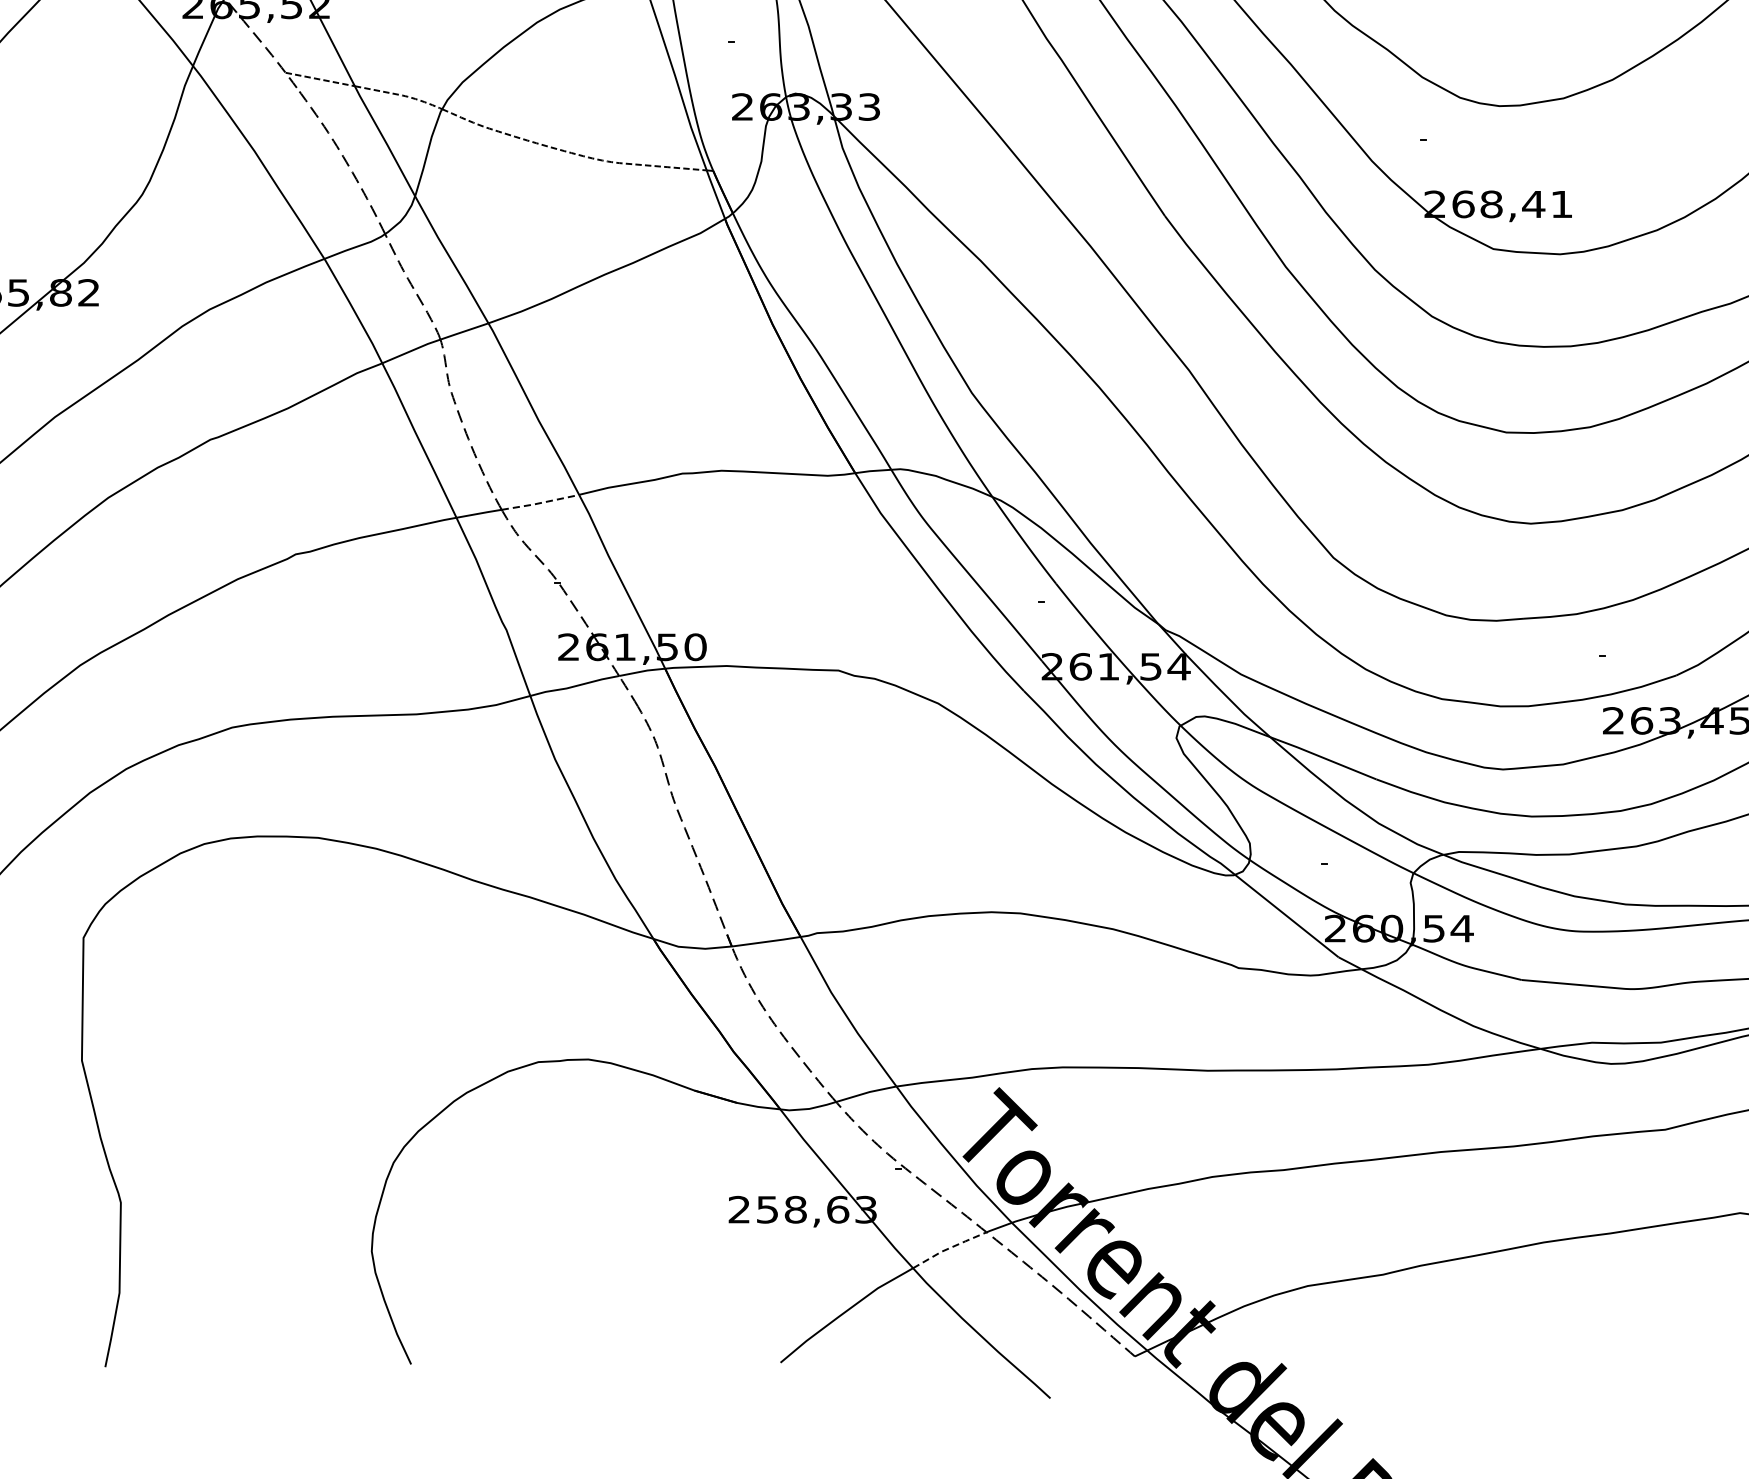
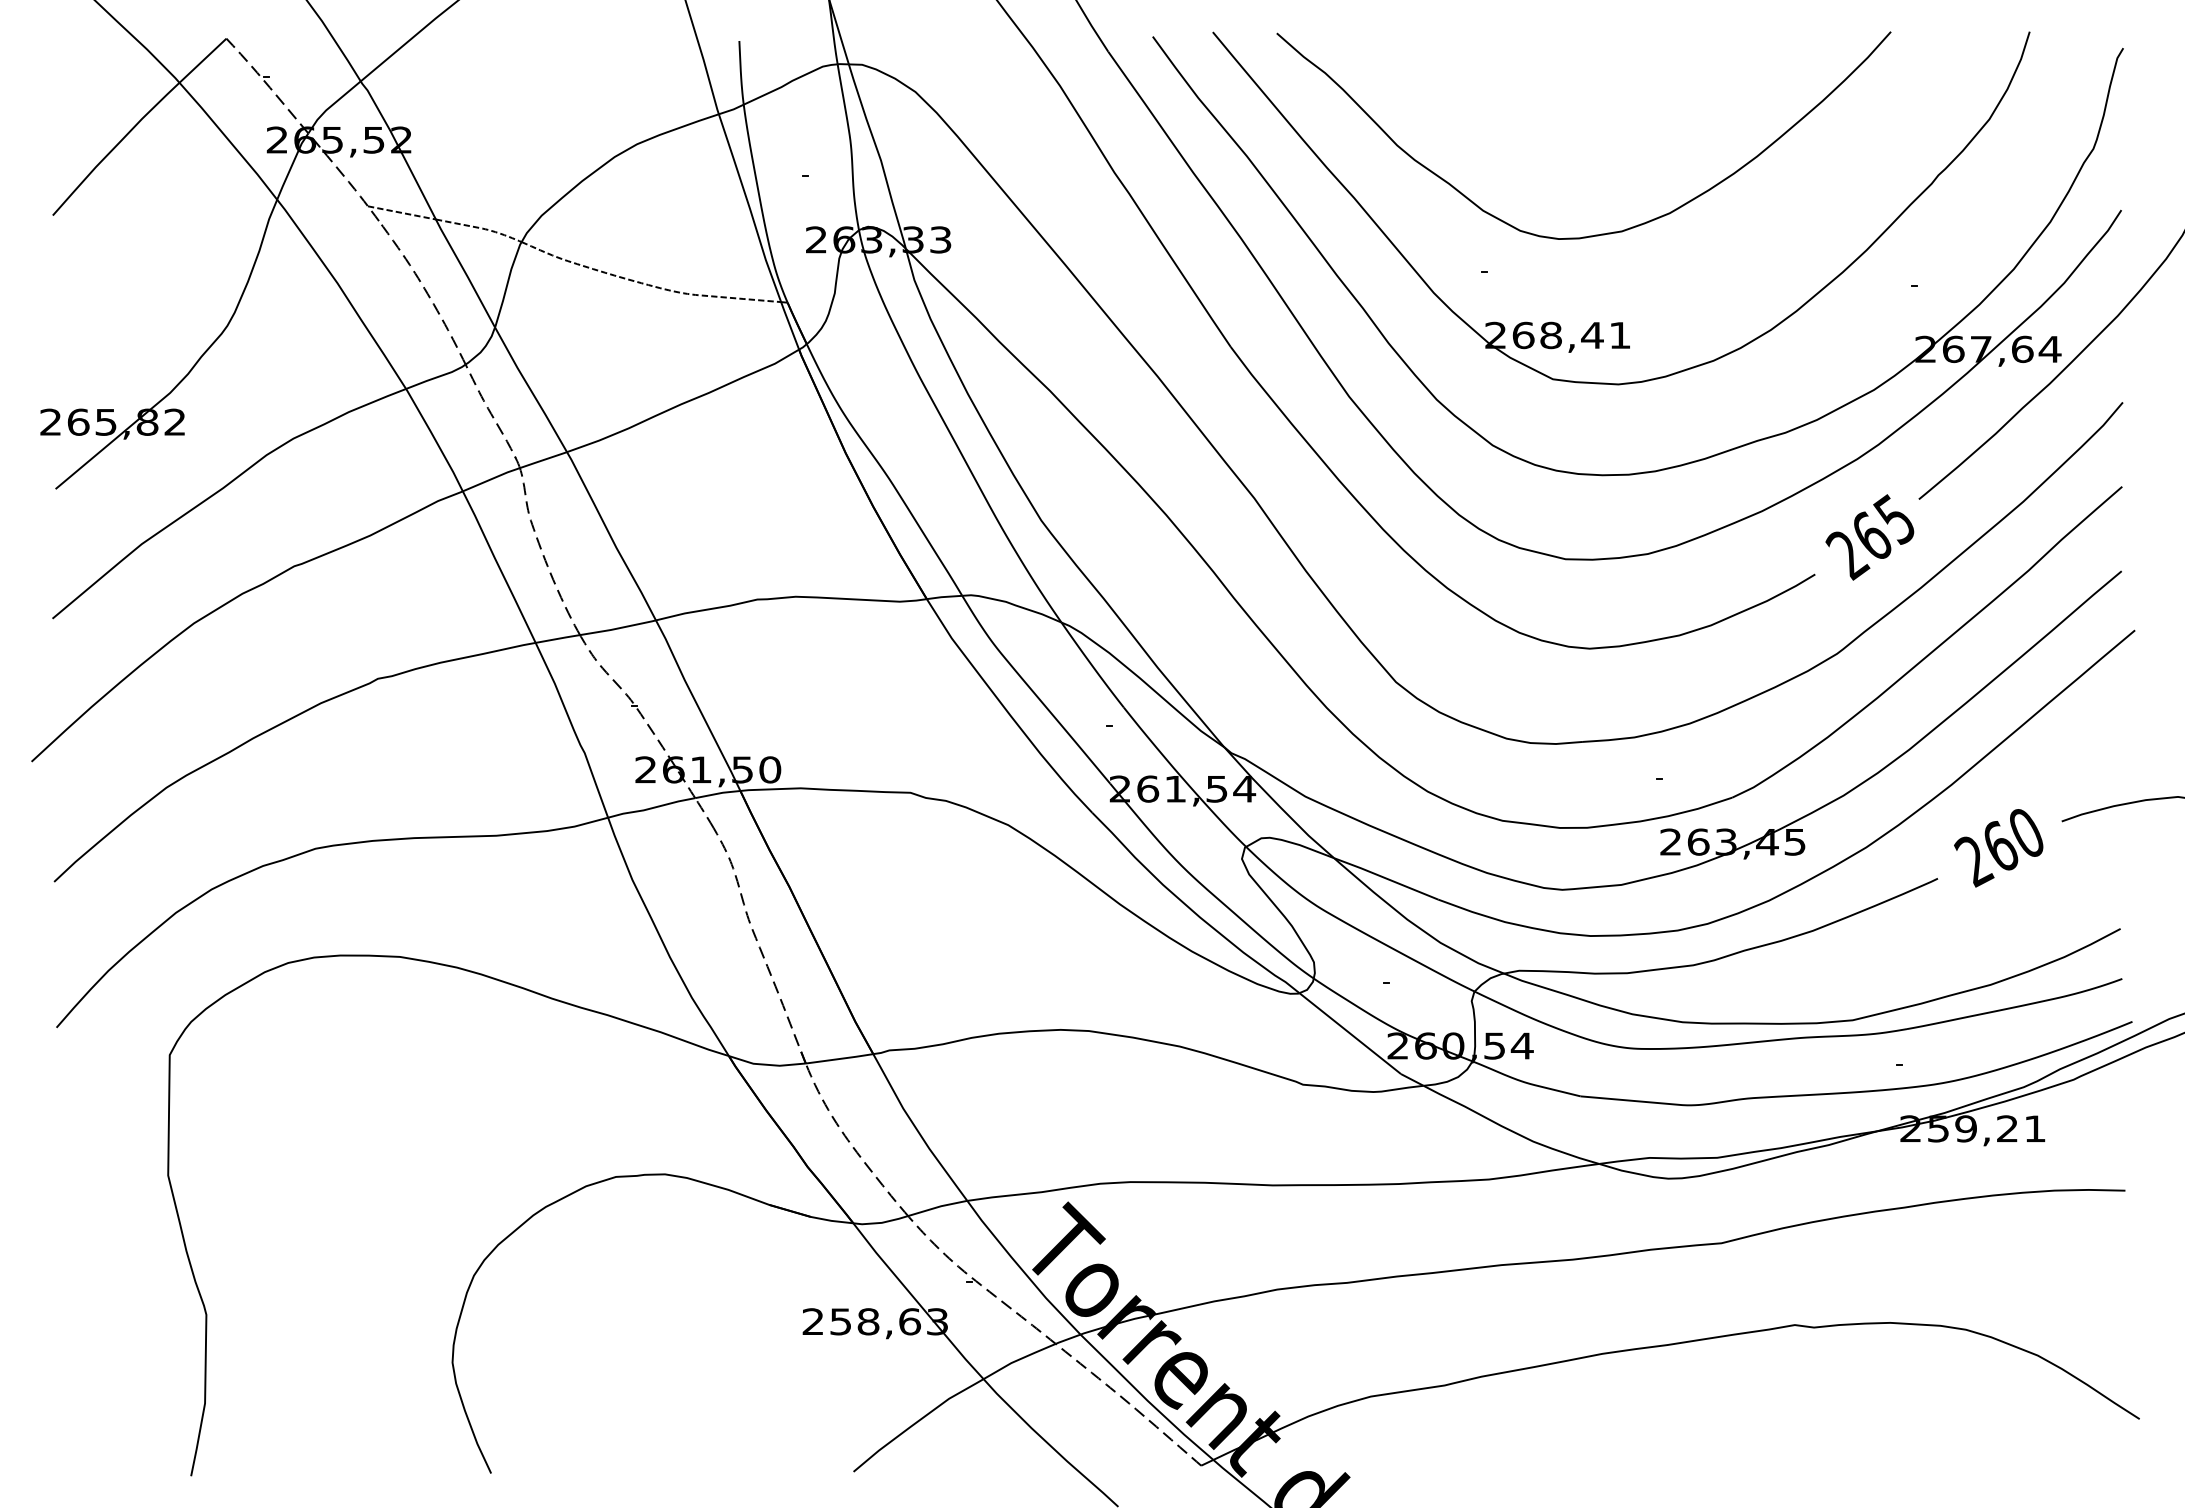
line: (540, 503) -> (618, 628), dashed -> solid
line: (948, 1248) -> (1018, 1359), dashed -> solid

